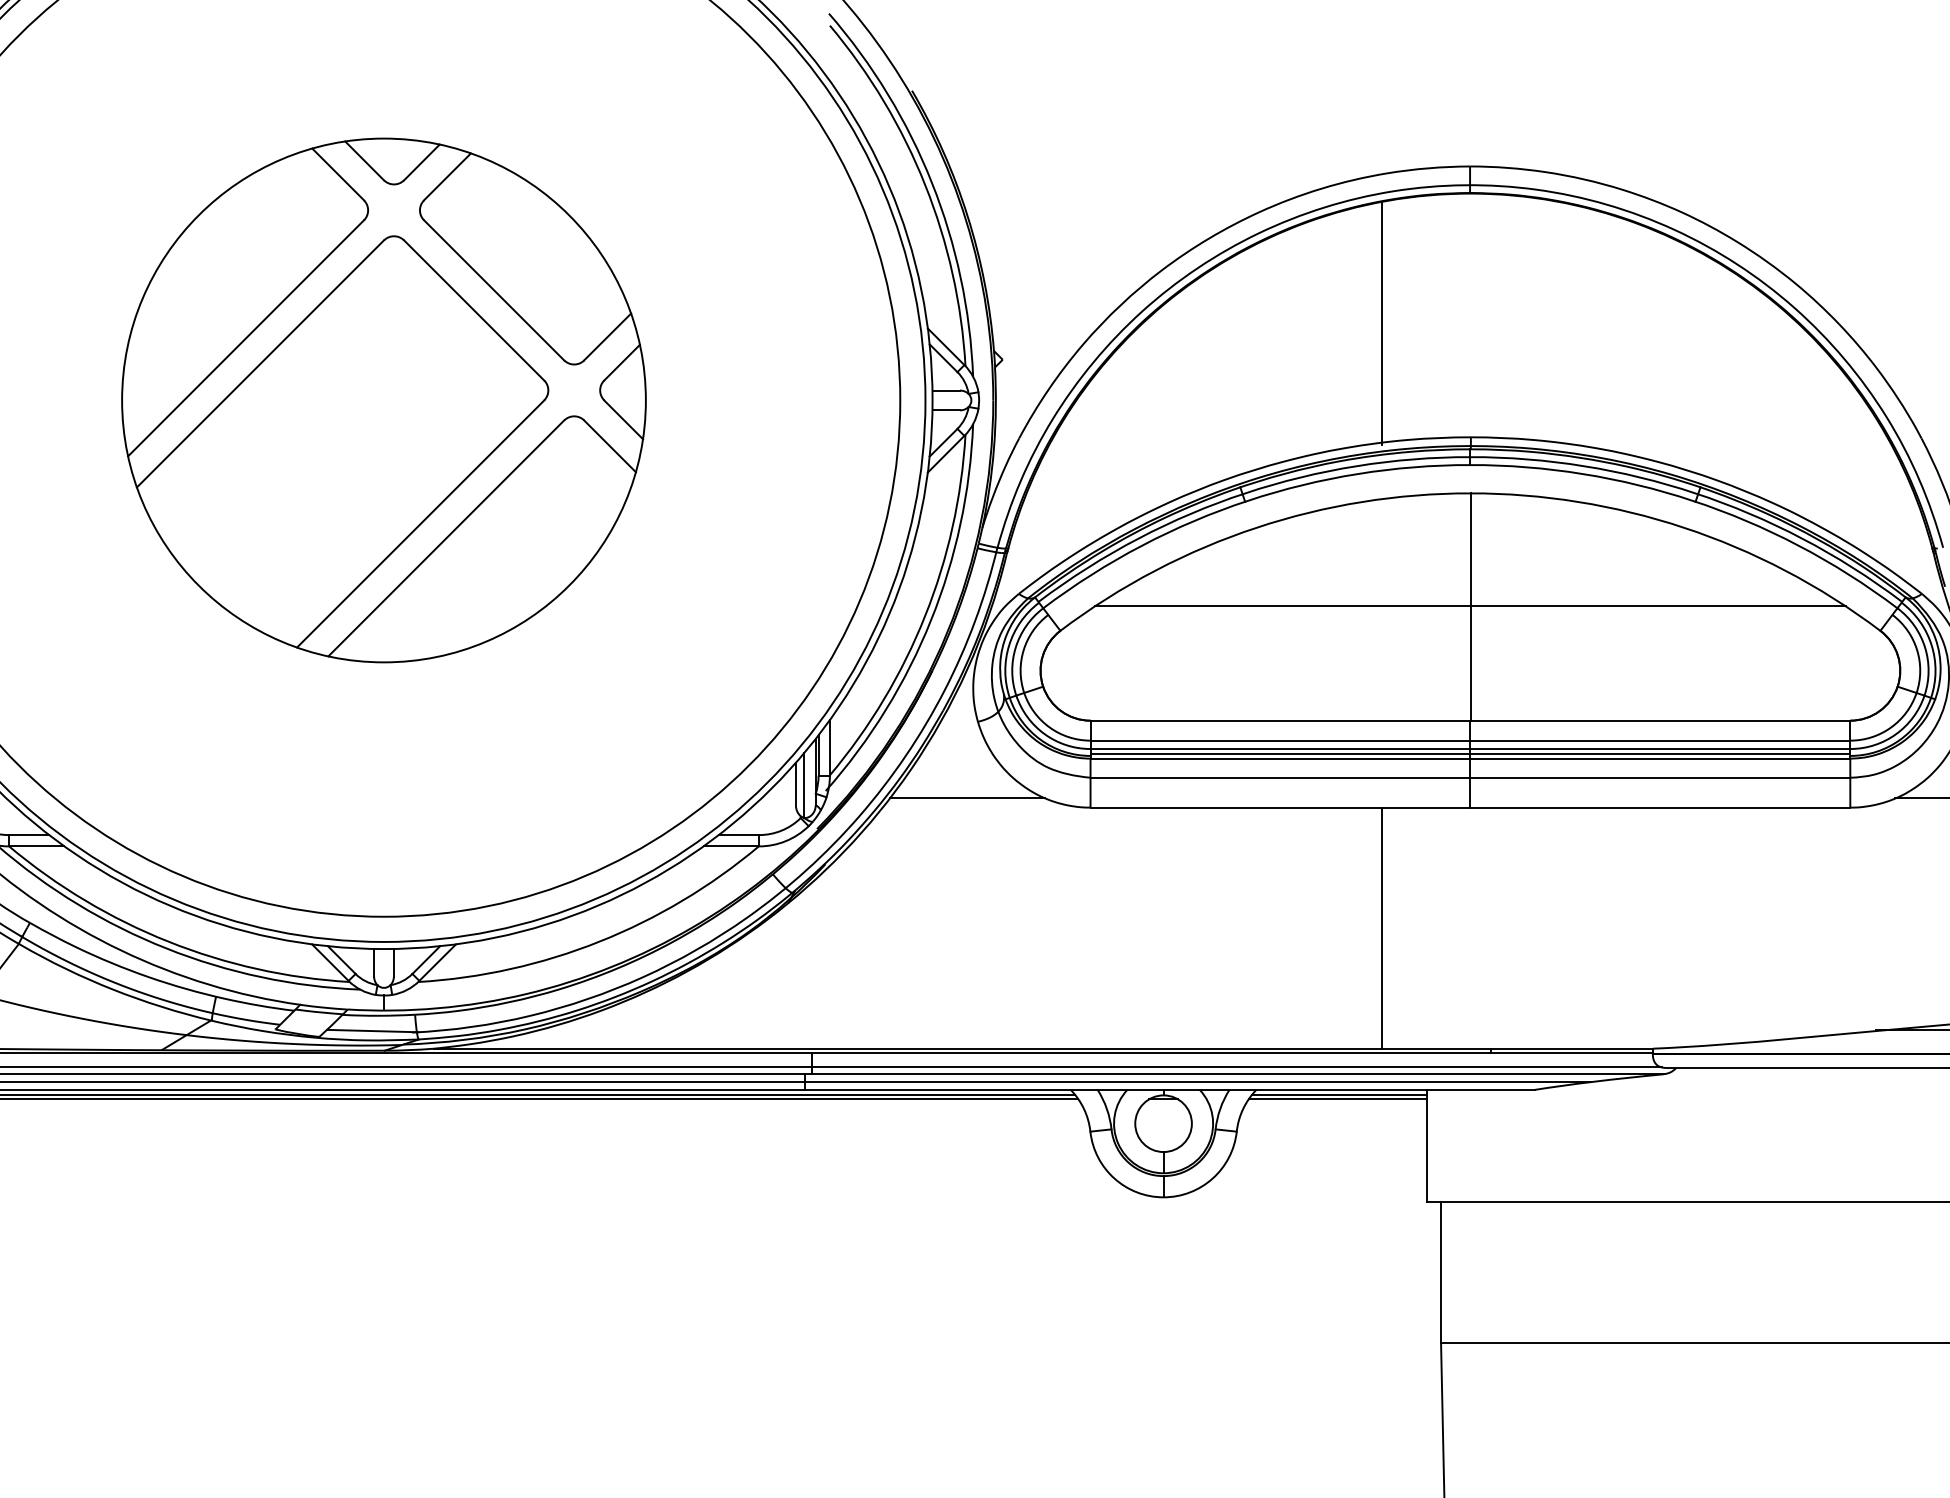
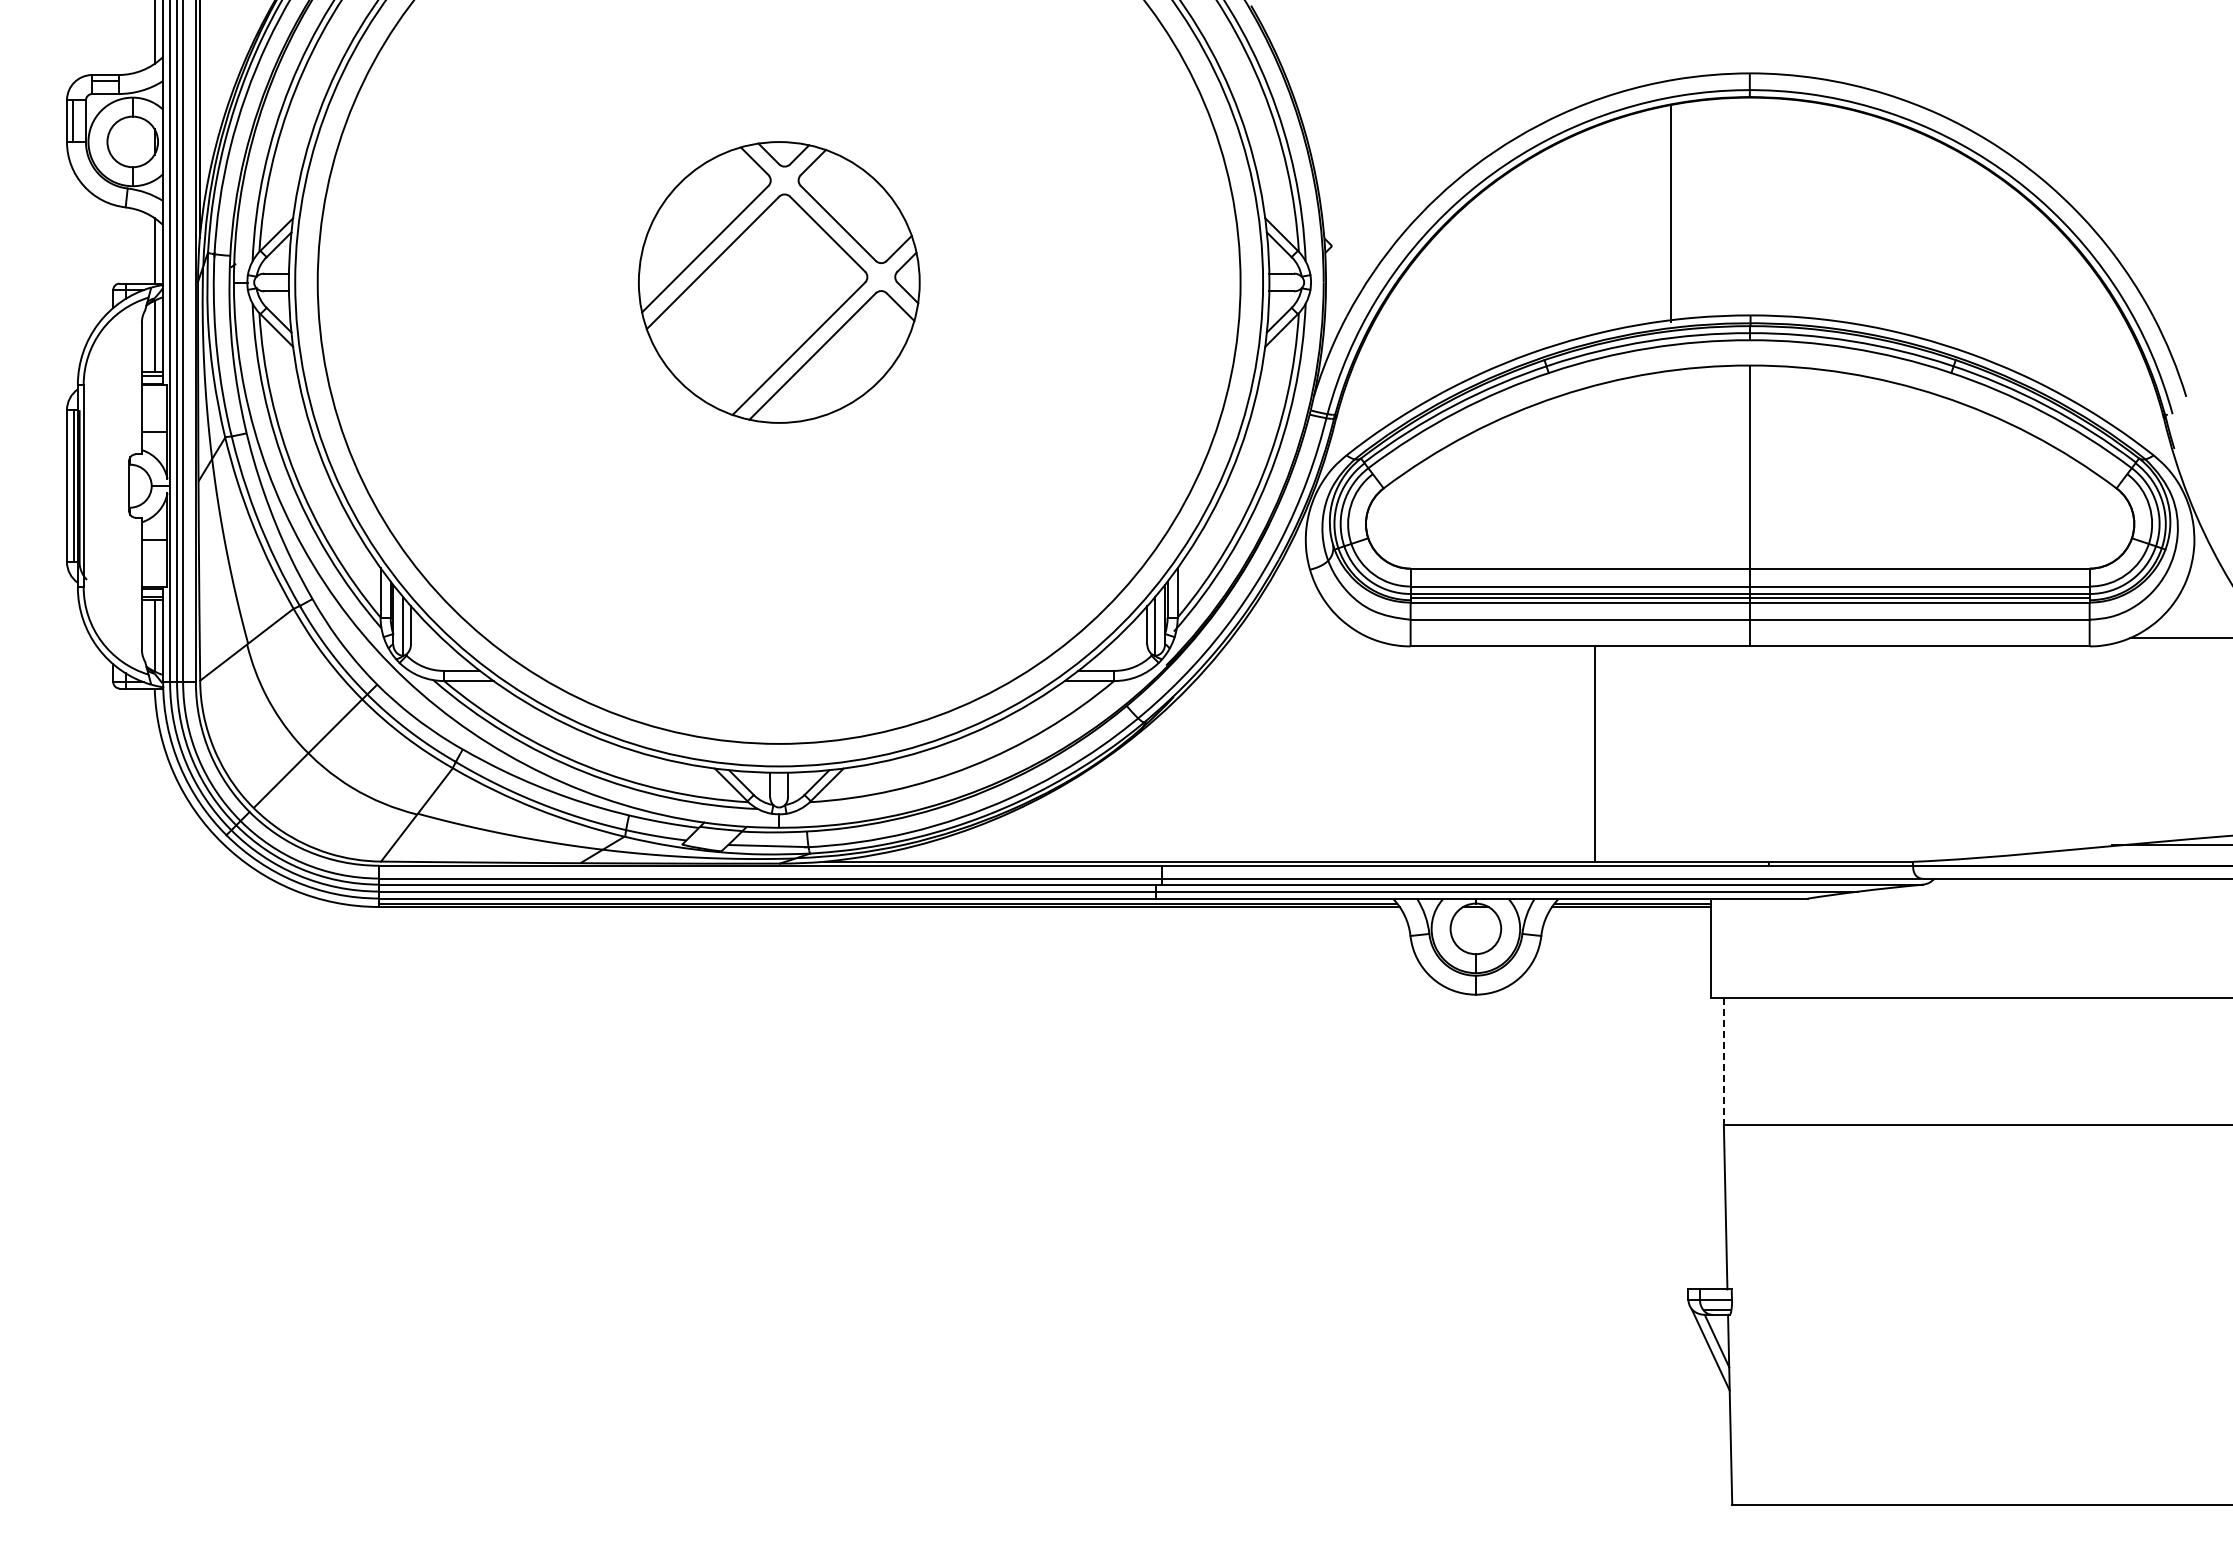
part: (384, 400) -> (779, 282), size x0.6
line: (1469, 606) -> (1749, 466), removed
line: (967, 798) -> (1300, 638), removed
line: (1381, 927) -> (1594, 753), moved
line: (1440, 1273) -> (1723, 1062), solid -> dashed

